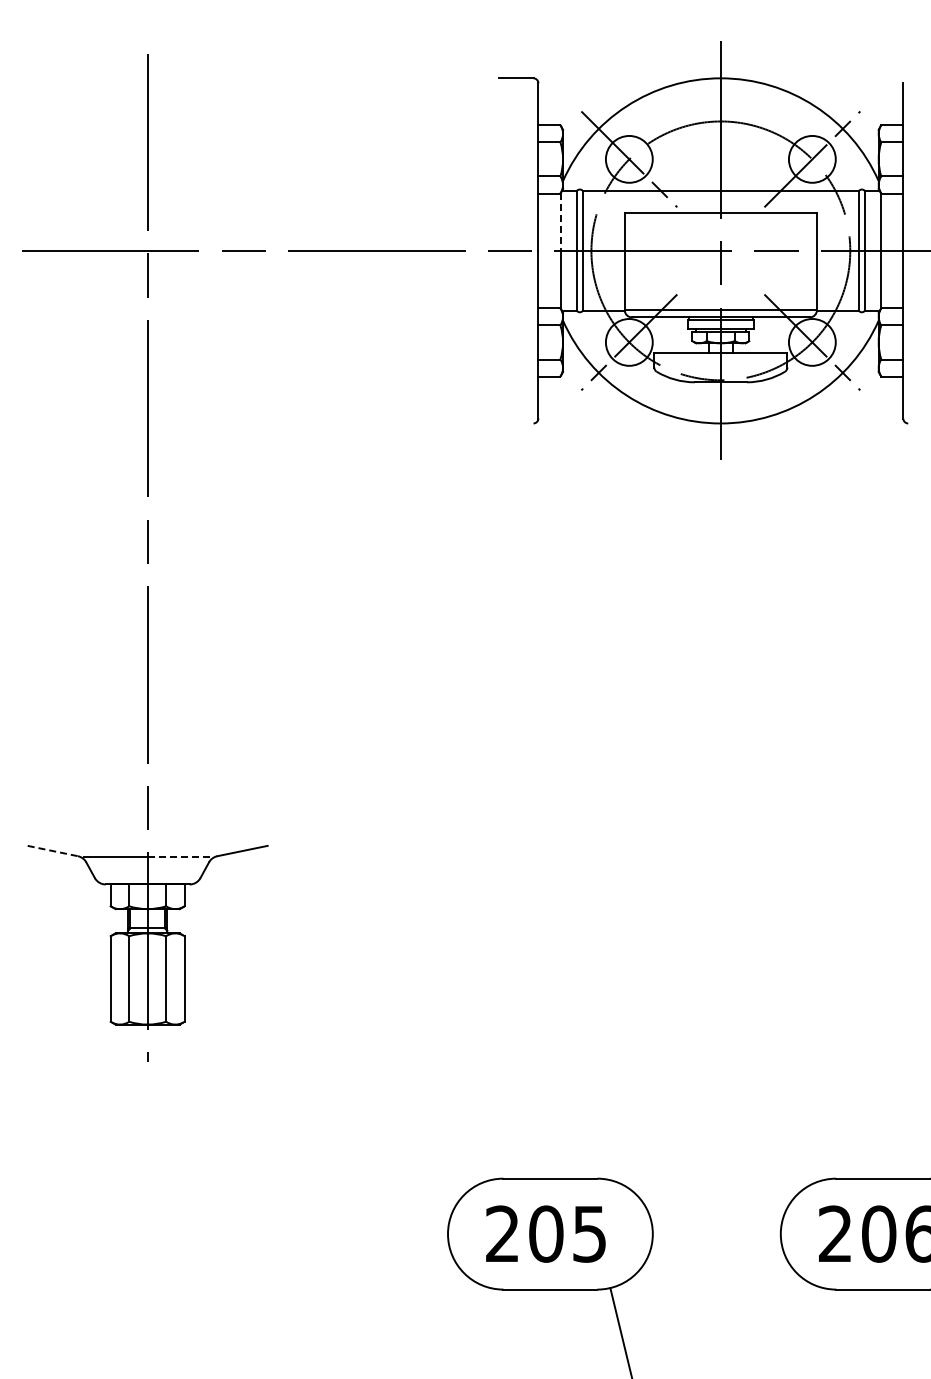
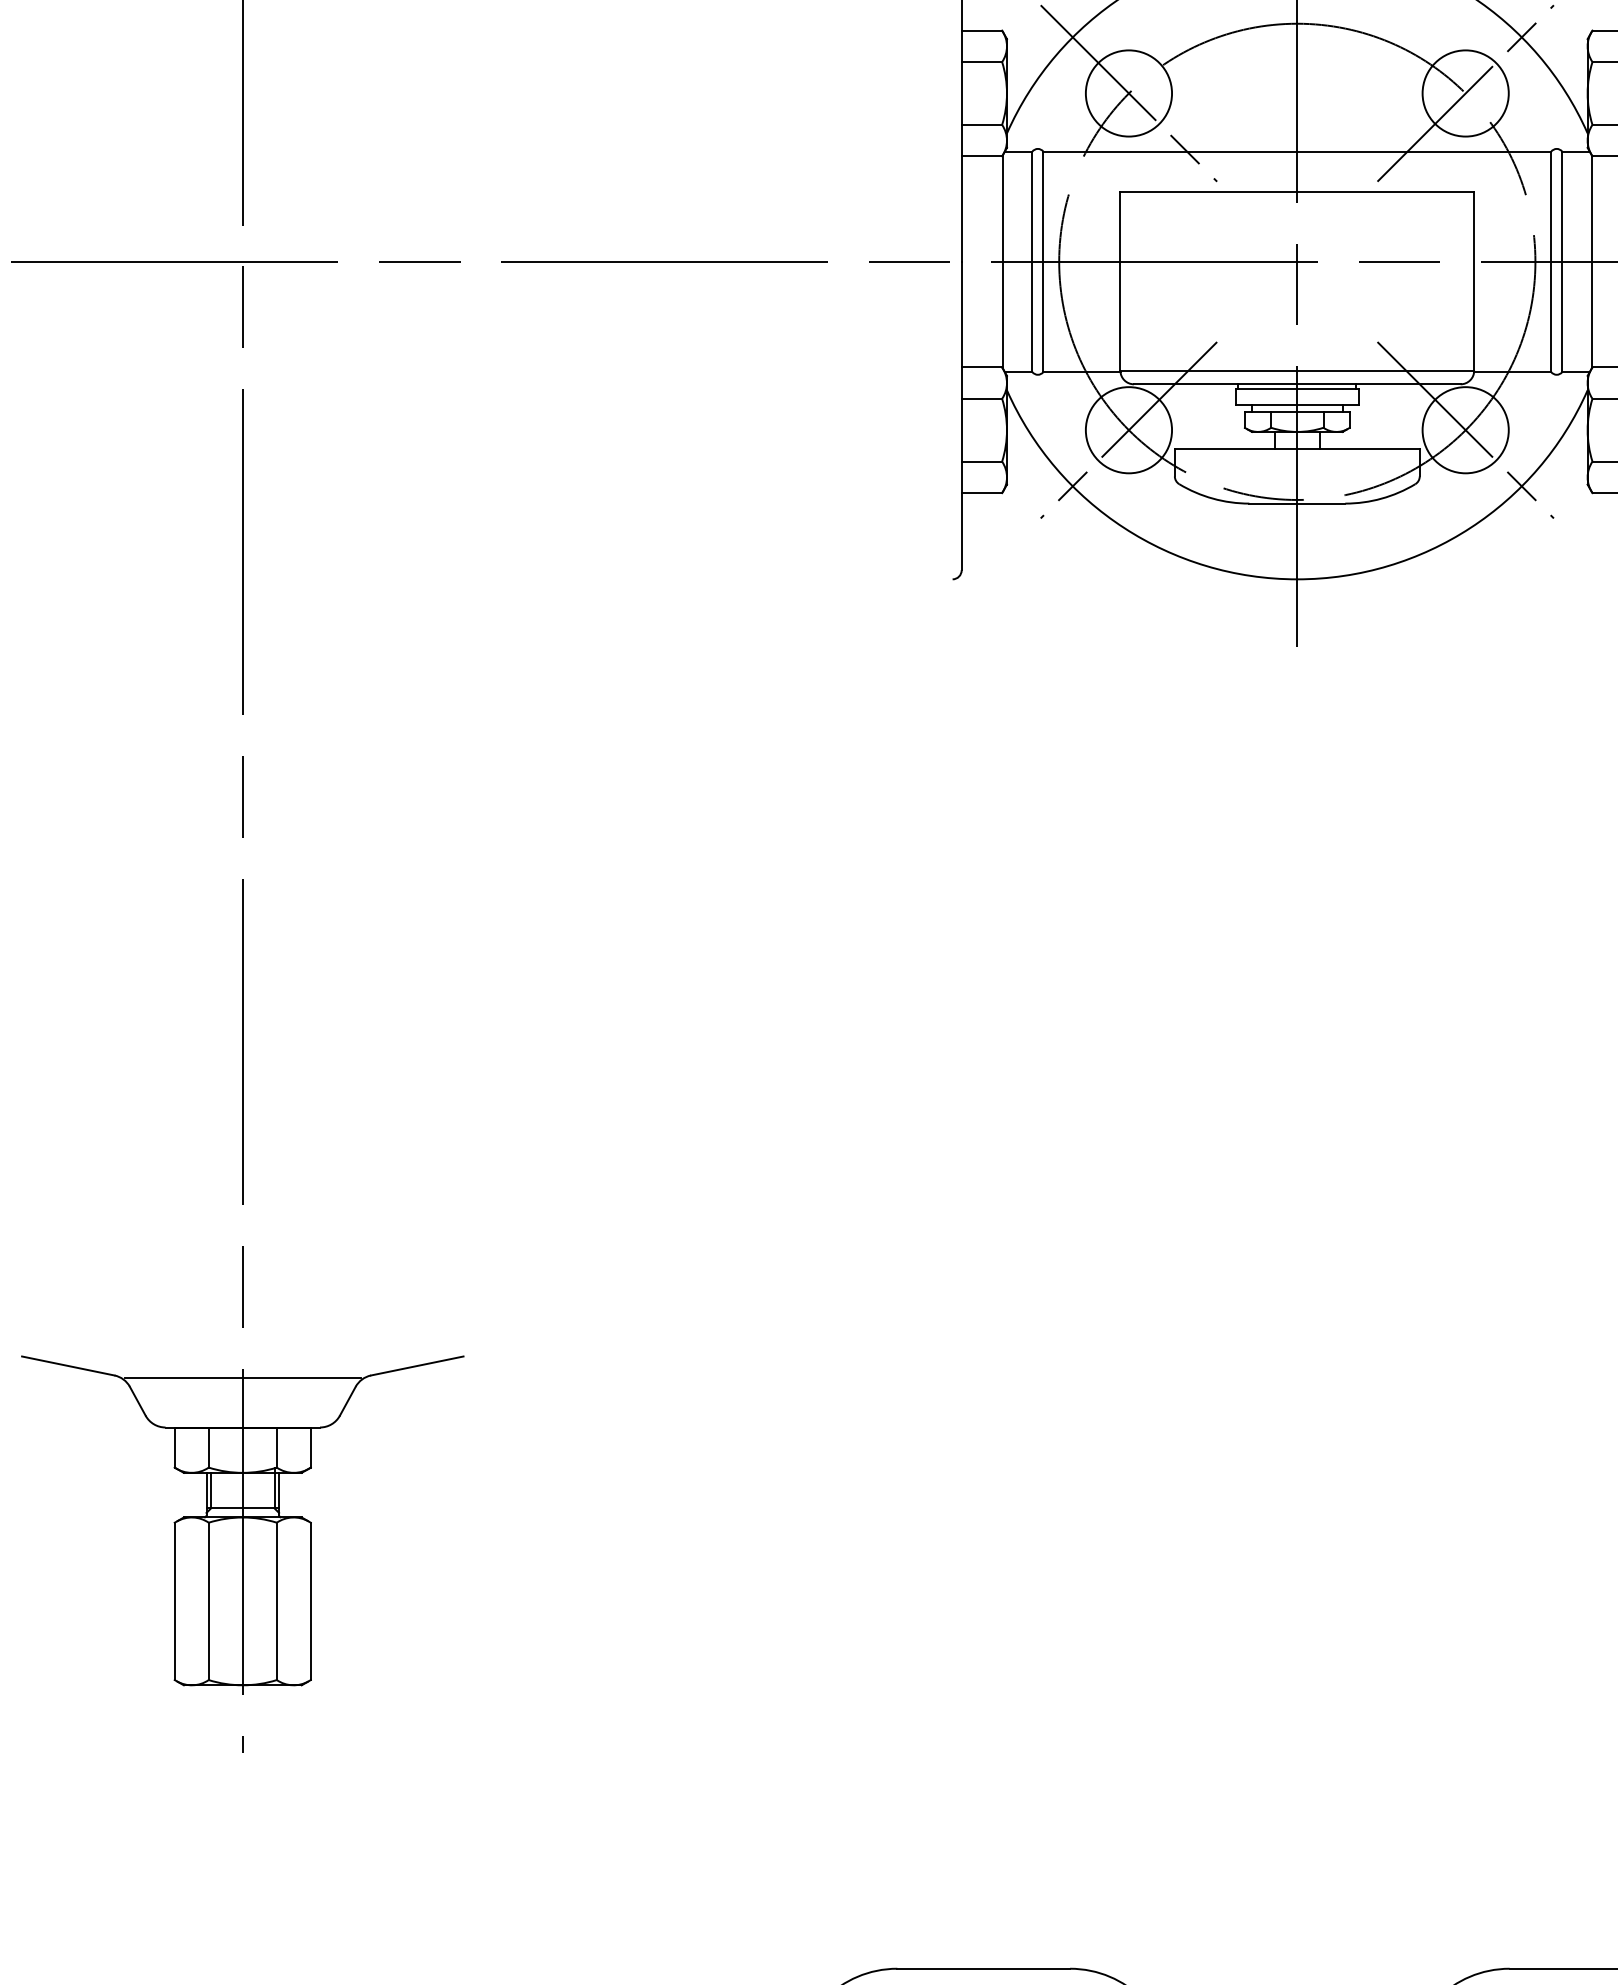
line: (560, 222) -> (1002, 209), dashed -> solid
line: (52, 851) -> (67, 1366), dashed -> solid
line: (180, 857) -> (303, 1377), dashed -> solid

